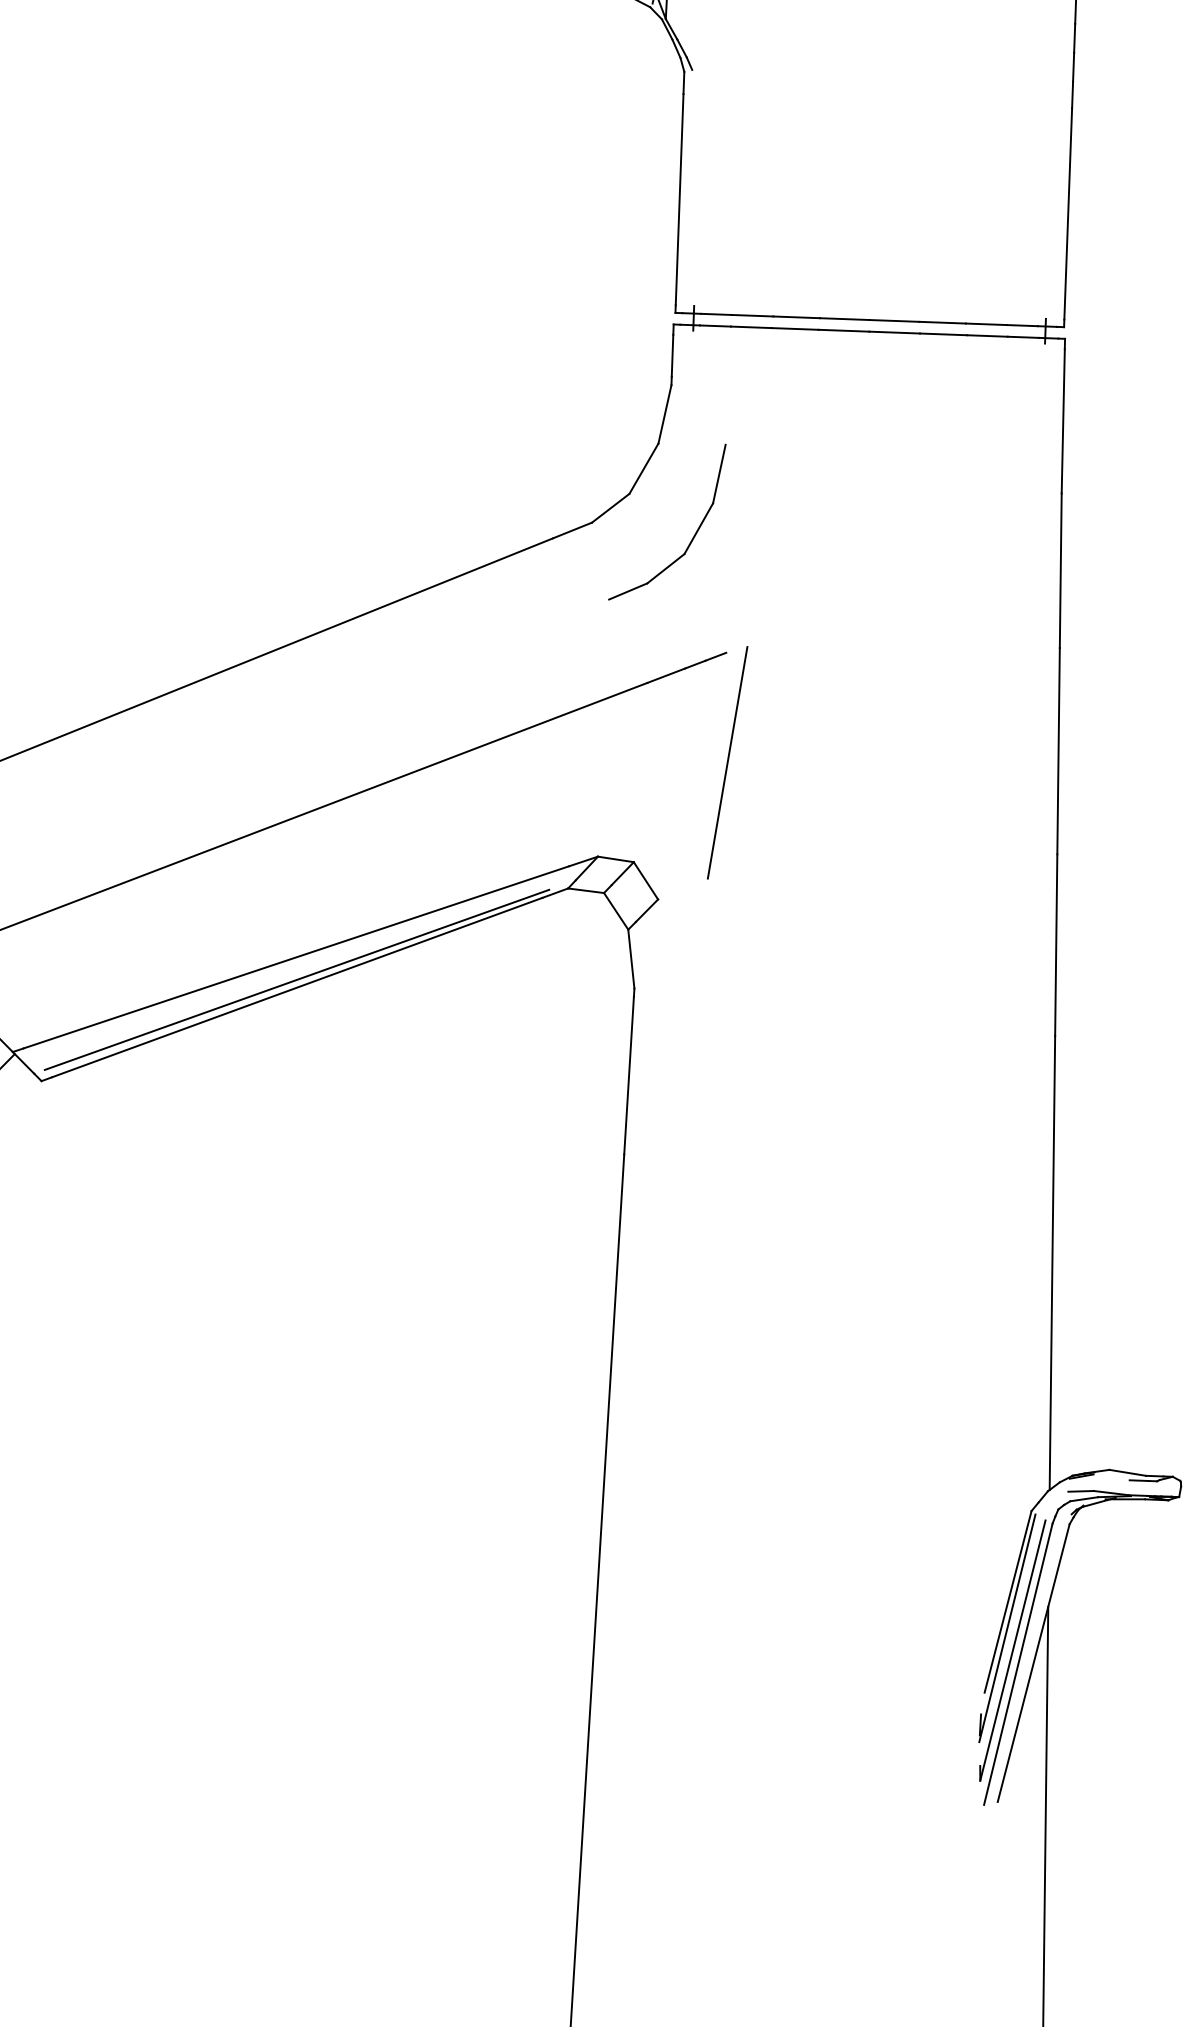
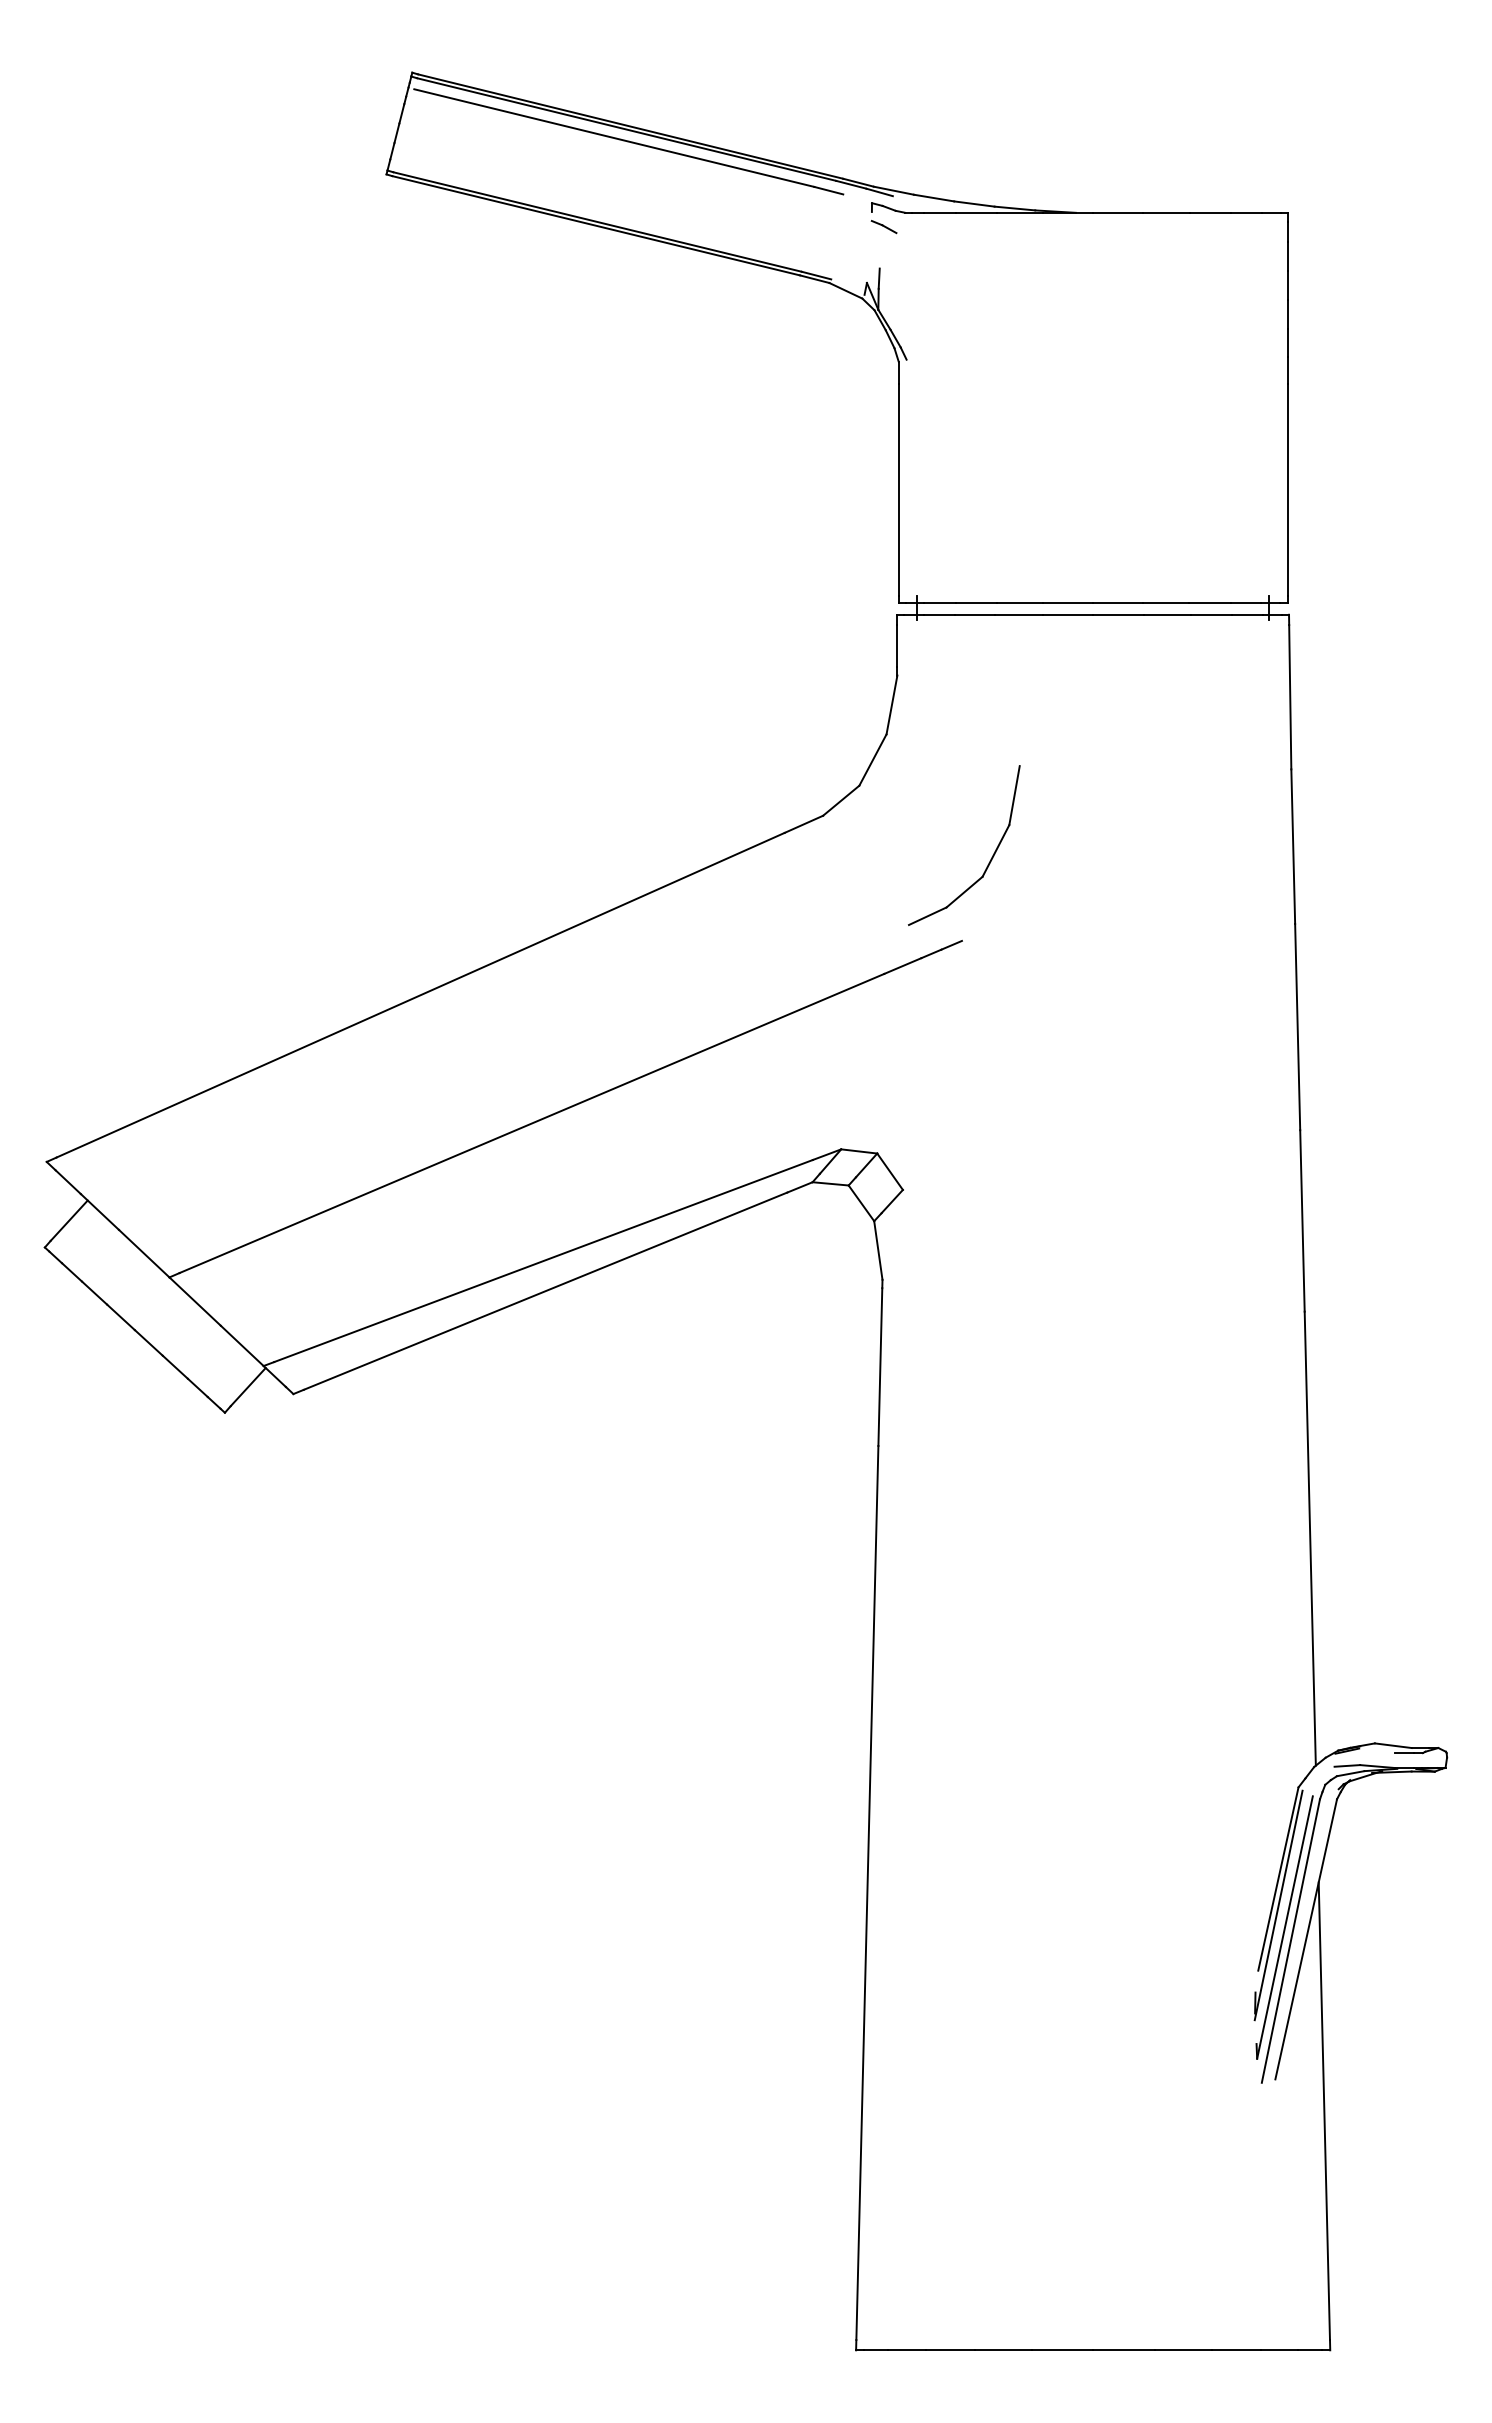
part: (693, 537) -> (990, 859), moved
line: (726, 762) -> (966, 1050), removed
line: (296, 979) -> (544, 1283), removed

